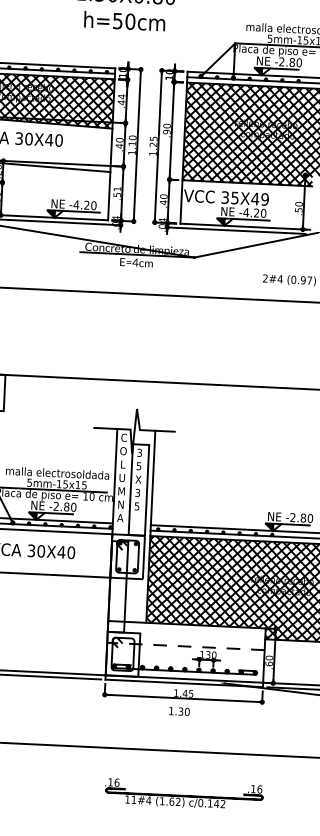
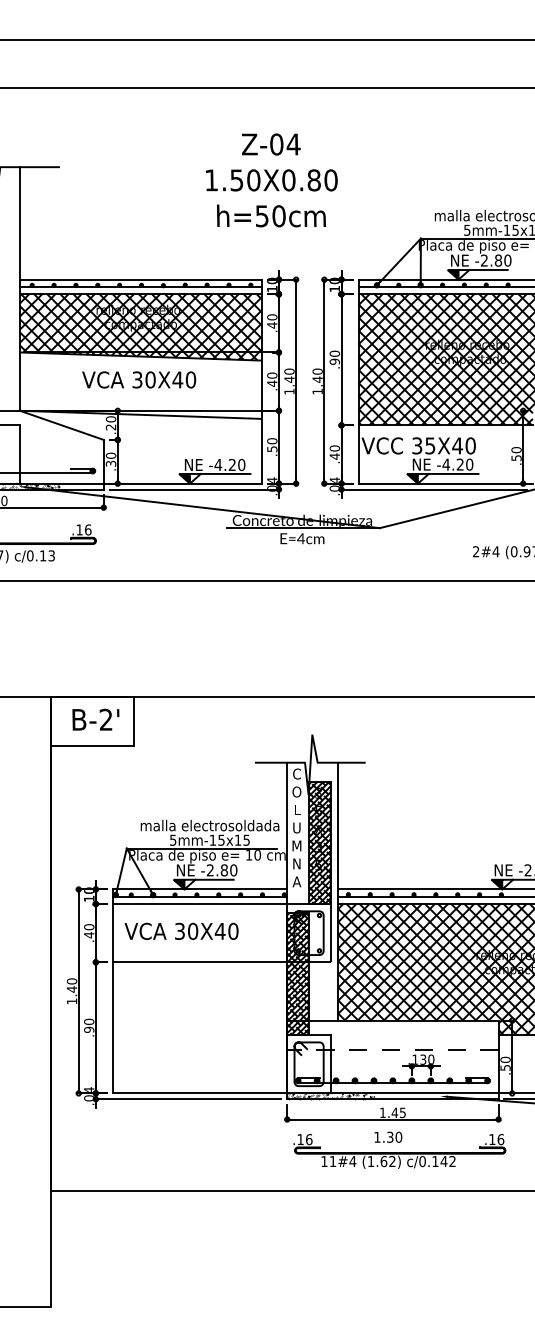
text: (121, 96) -> (272, 317), .44 -> .40
text: (153, 141) -> (317, 375), 1.25 -> 1.40
text: (132, 143) -> (289, 379), 1.10 -> 1.40
text: (117, 189) -> (272, 441), .51 -> .50
text: (264, 199) -> (470, 445), 35X49 -> 35X40
hatch: (138, 490) -> (319, 843), added
hatch: (118, 587) -> (298, 974), added
text: (269, 663) -> (505, 1067), .60 -> .50
hatch: (137, 679) -> (330, 1096), added
part: (183, 794) -> (399, 1151), moved

